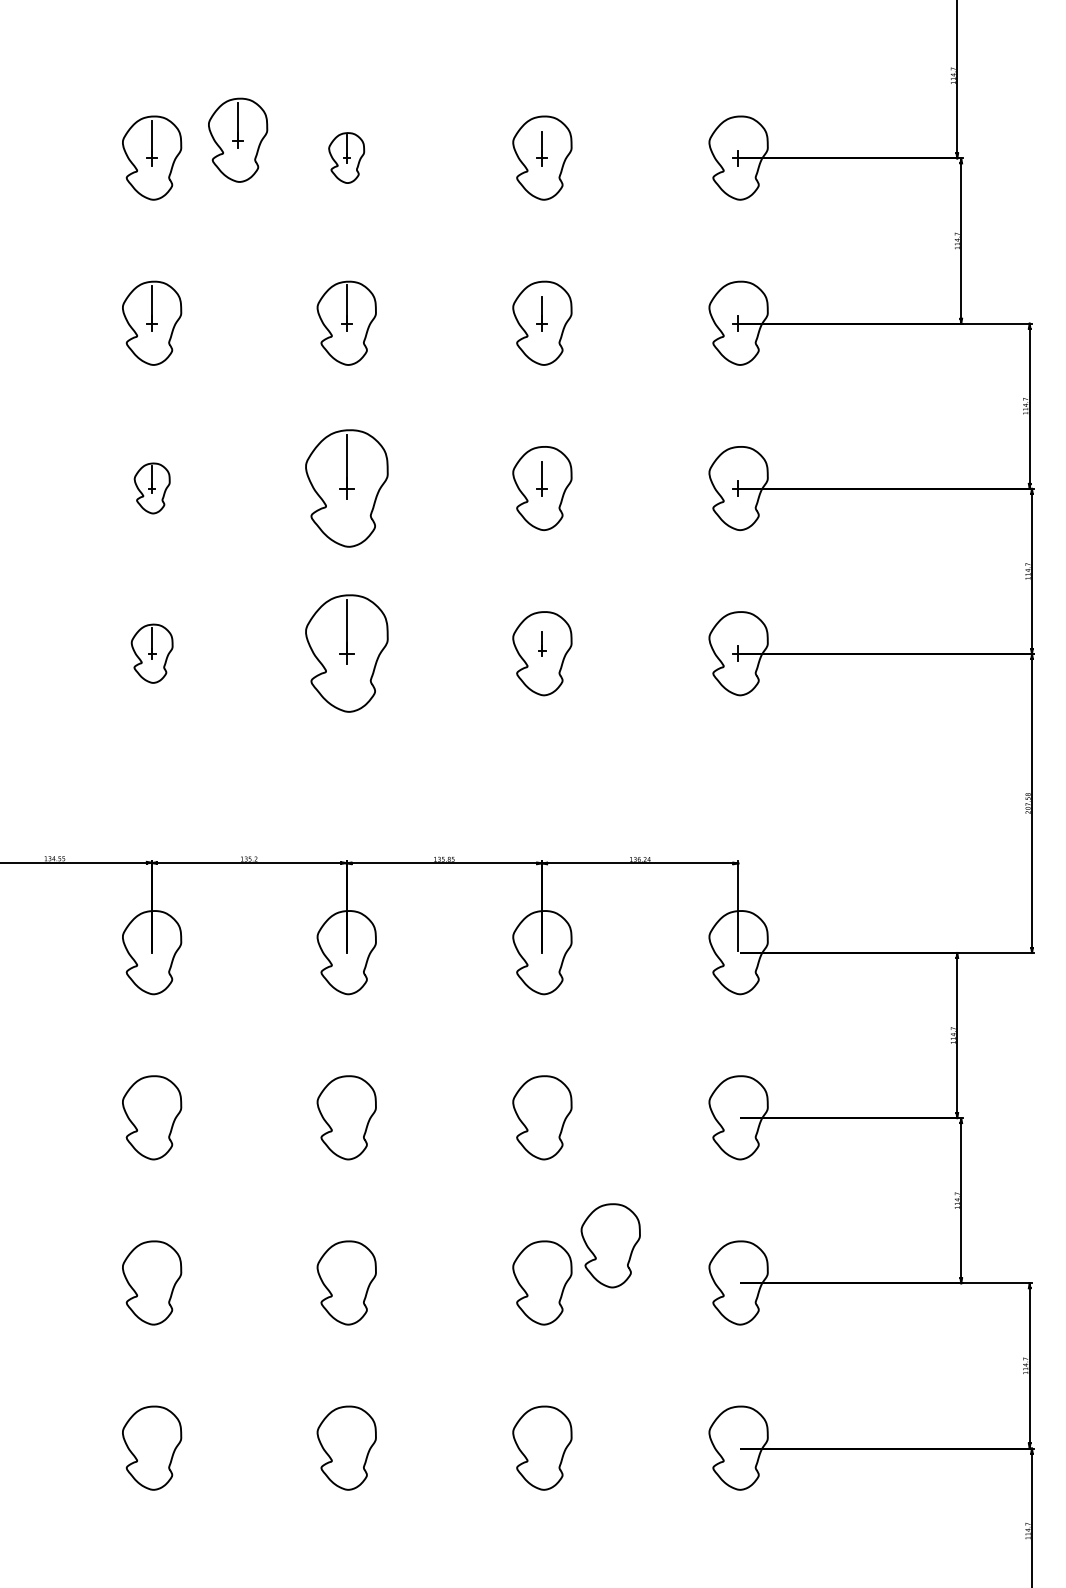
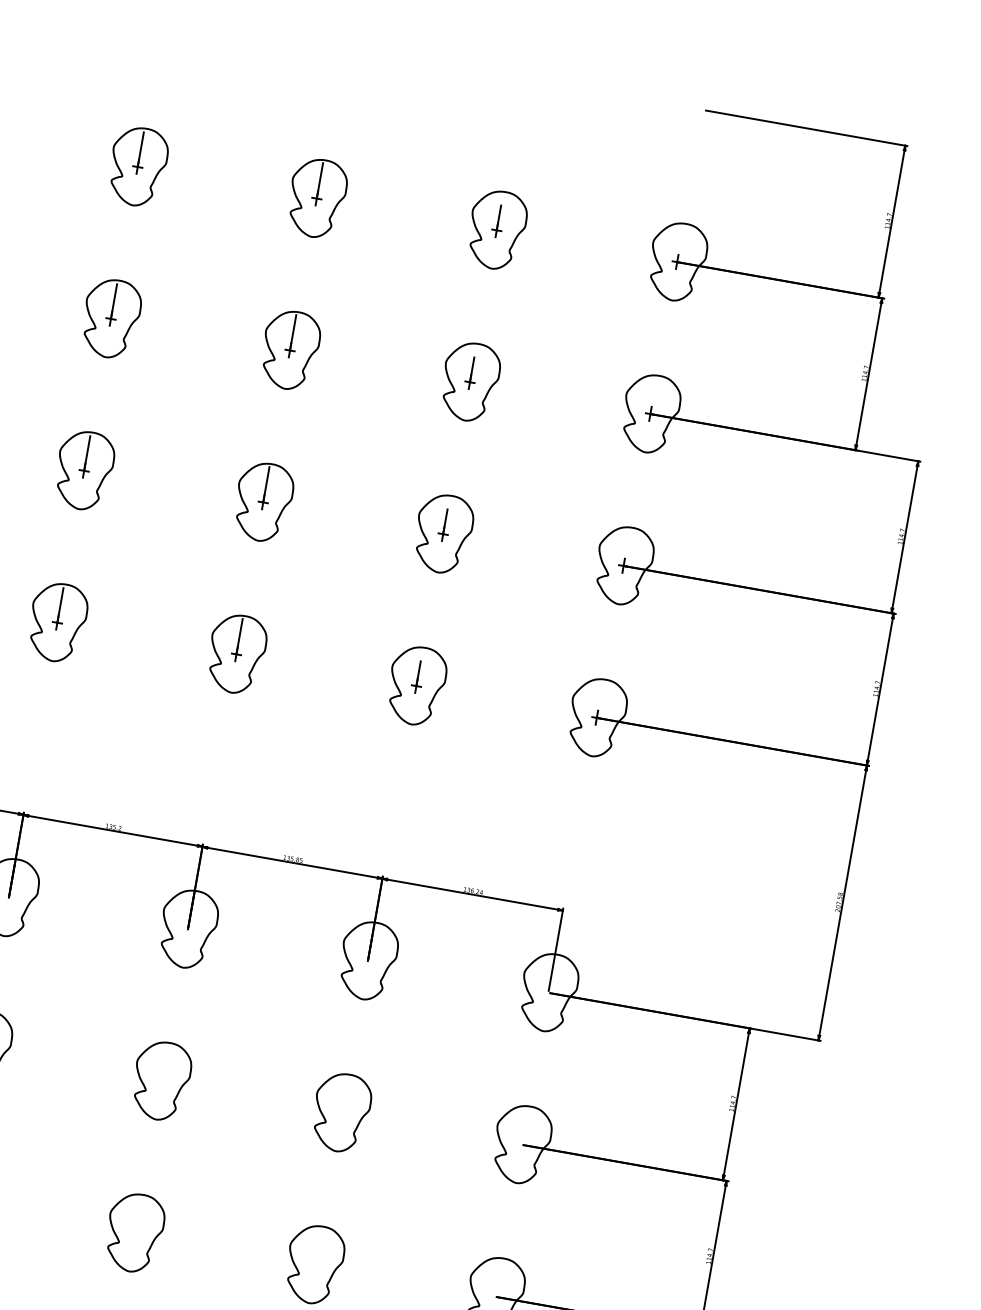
part: (238, 139) -> (220, 163), removed
part: (346, 157) -> (316, 197), size x1.67
part: (152, 488) -> (84, 470), size x1.67
part: (346, 488) -> (263, 502), size x0.71
part: (541, 643) -> (417, 676), size x1.43
part: (152, 653) -> (58, 622), size x1.43
part: (346, 653) -> (236, 653), size x0.71
curve: (596, 1256) -> (368, 1249), removed

